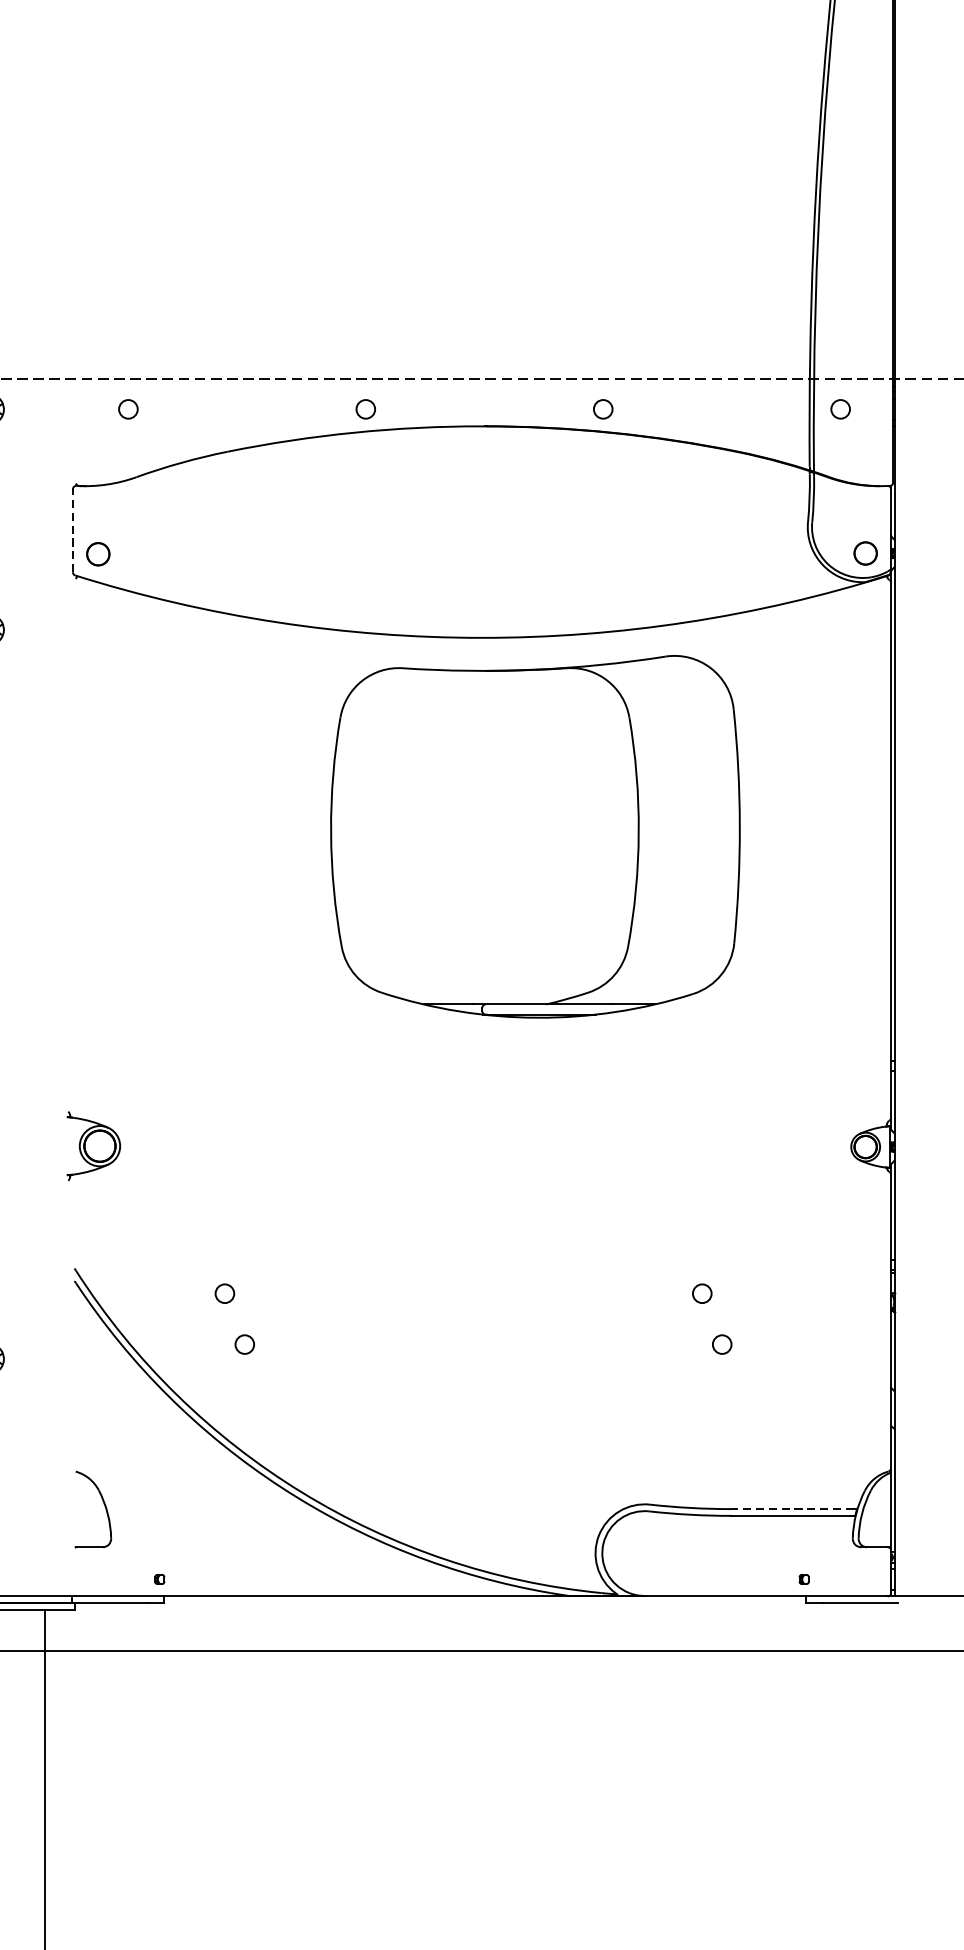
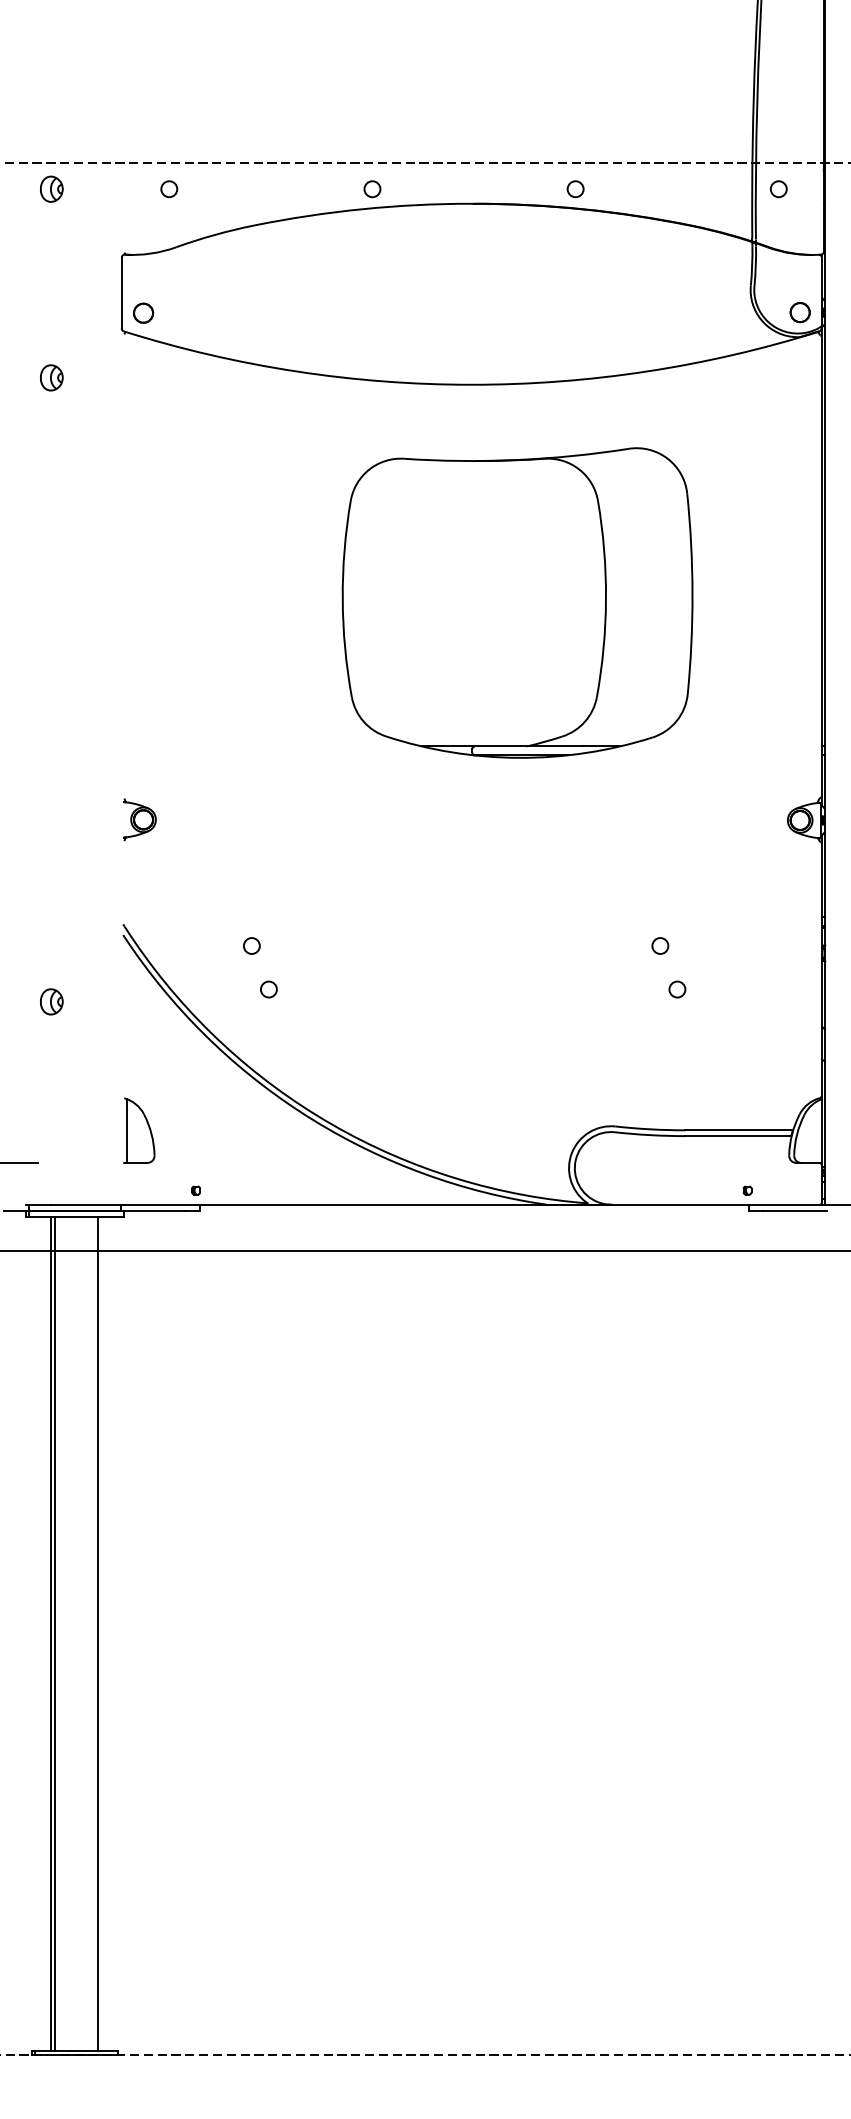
line: (72, 530) -> (121, 292), dashed -> solid
part: (535, 836) -> (517, 602), moved
part: (93, 1145) -> (139, 819), size x0.71
line: (79, 1509) -> (127, 1130), added
line: (792, 1509) -> (737, 1130), dashed -> solid

